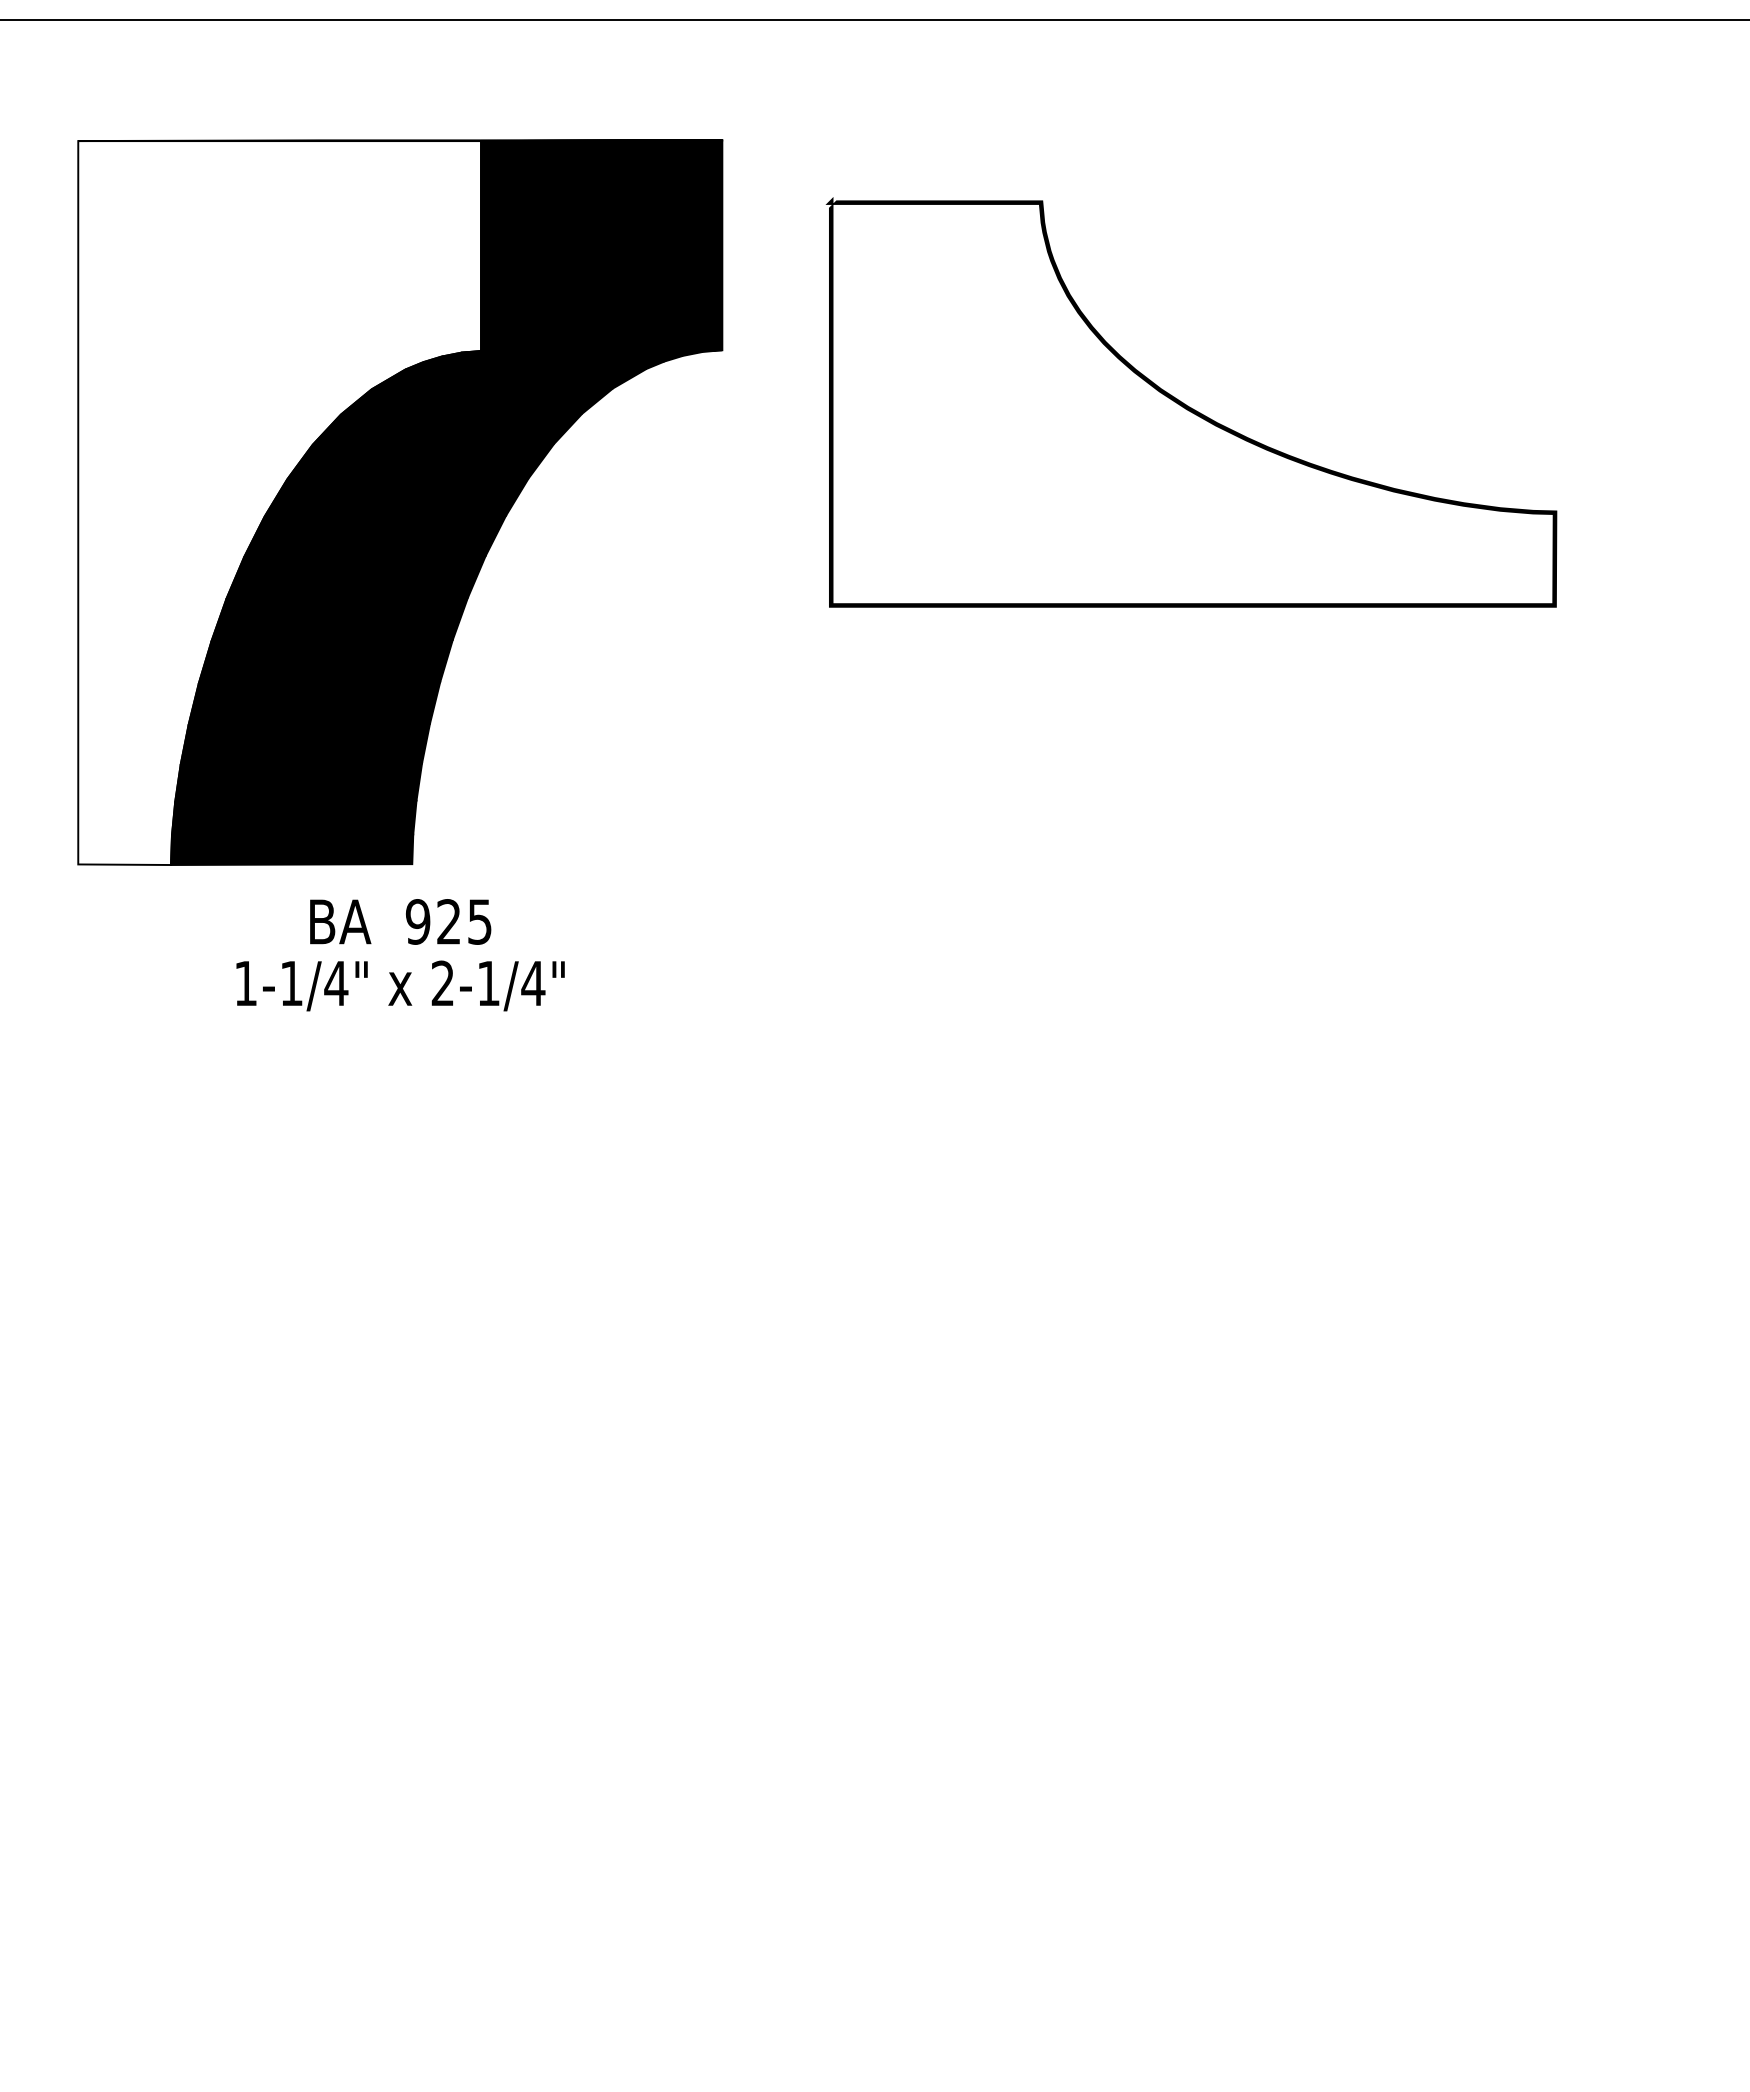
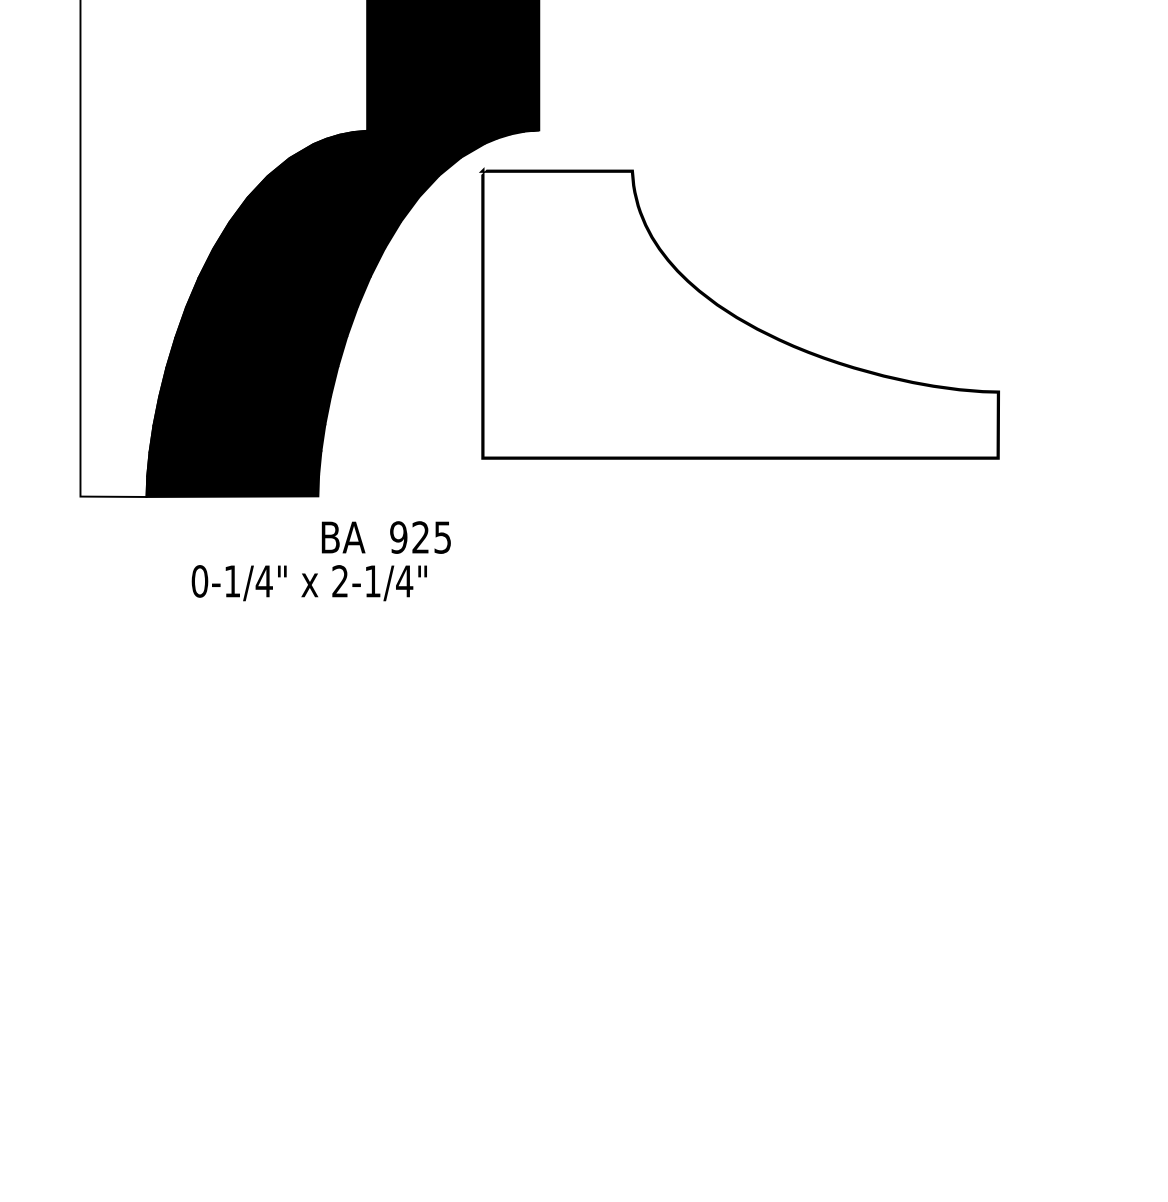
part: (1191, 402) -> (739, 313), moved
text: (400, 921) -> (386, 537), moved
text: (245, 983) -> (199, 581), 1-1/4" -> 0-1/4"

